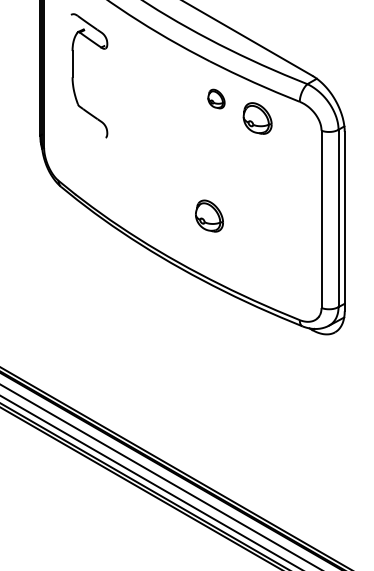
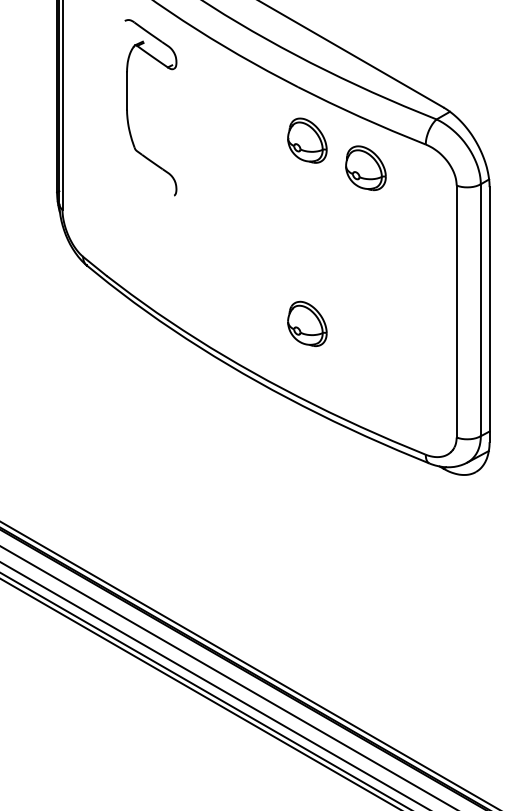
part: (73, 75) -> (128, 107), moved
part: (216, 98) -> (307, 139), size x1.67
part: (209, 215) -> (307, 323), moved

